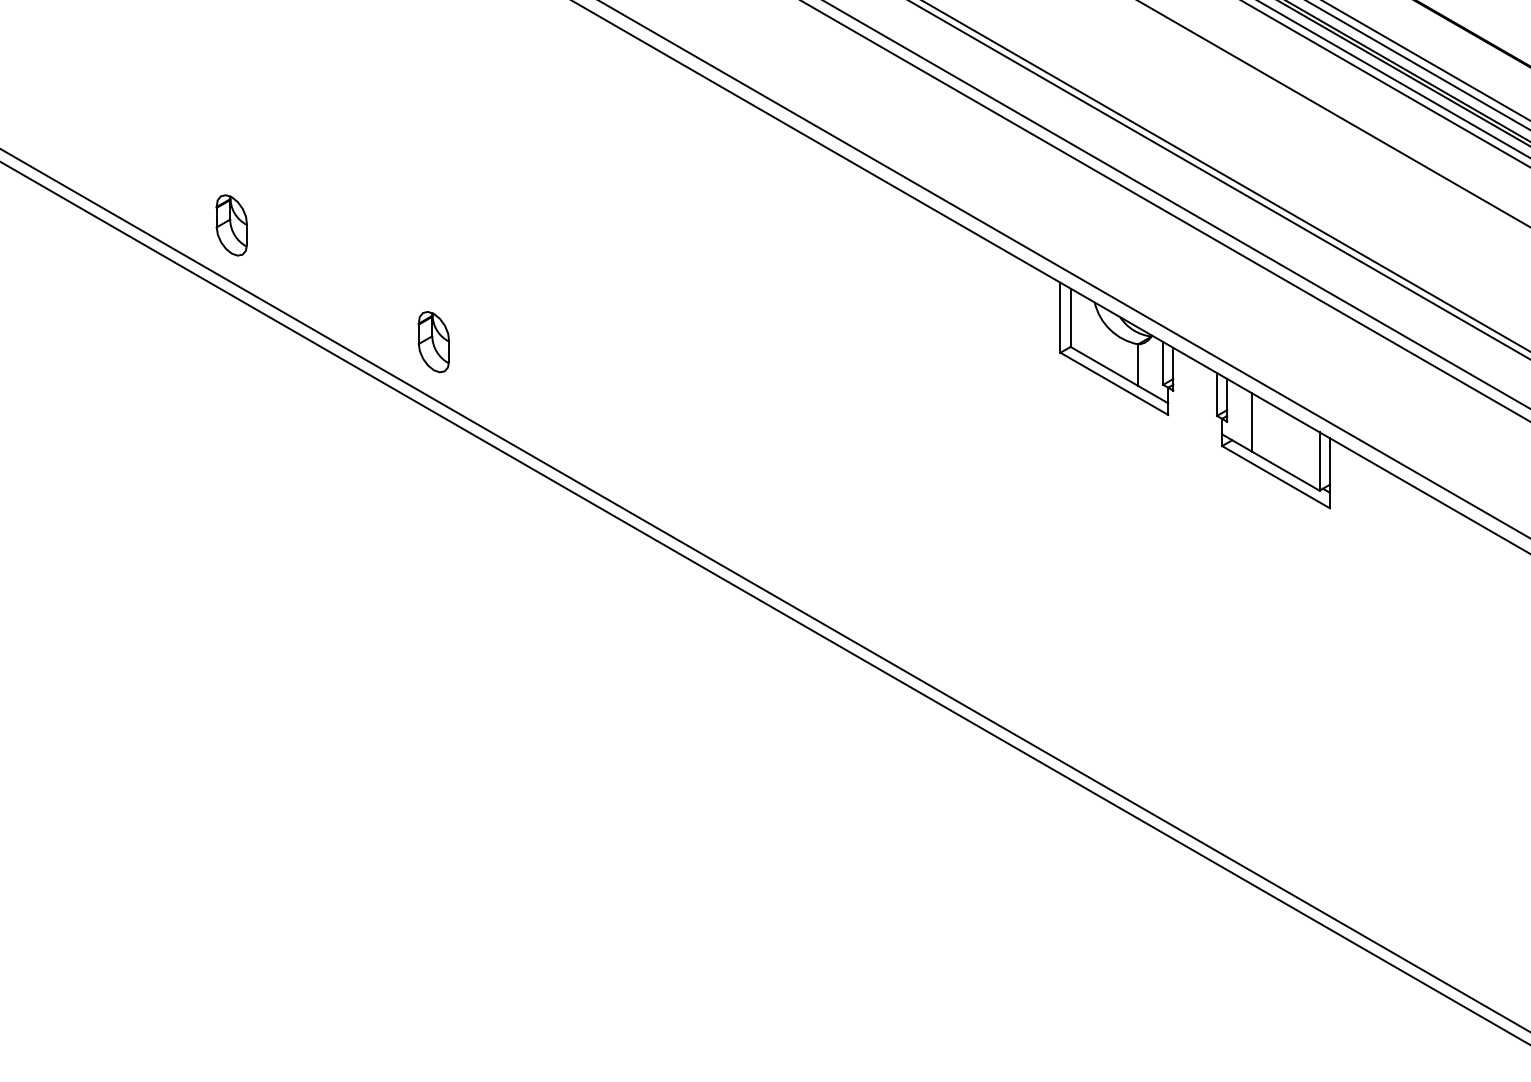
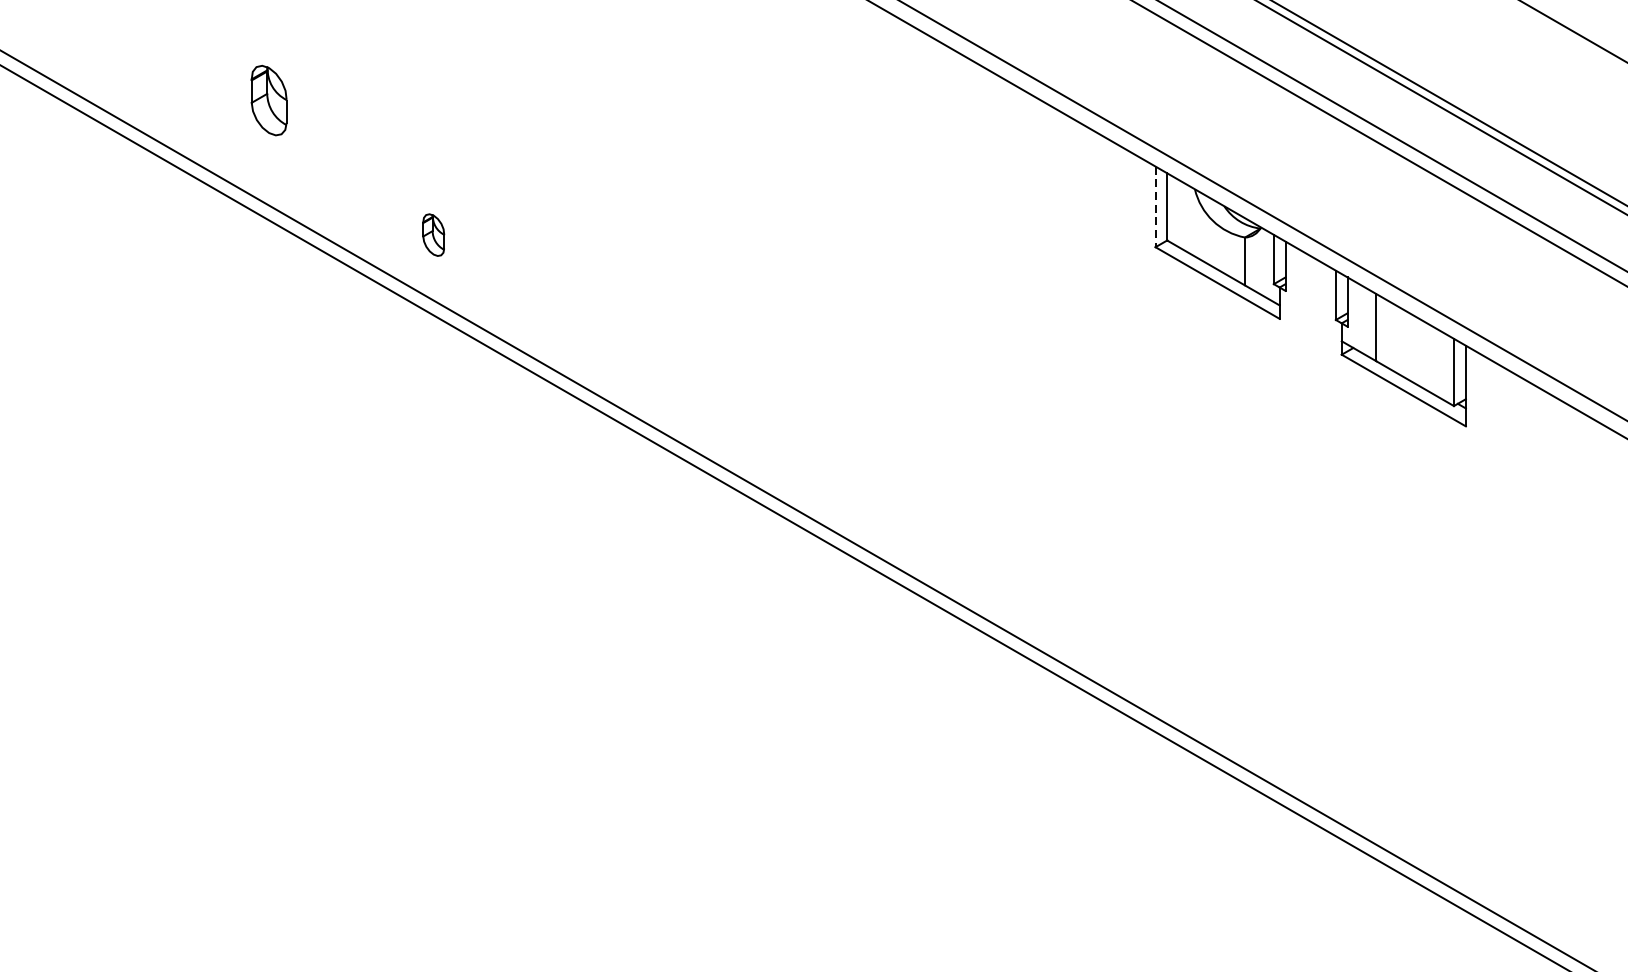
part: (231, 225) -> (268, 100), moved
line: (1060, 318) -> (1155, 207), solid -> dashed
part: (433, 342) -> (433, 235), size x0.6

